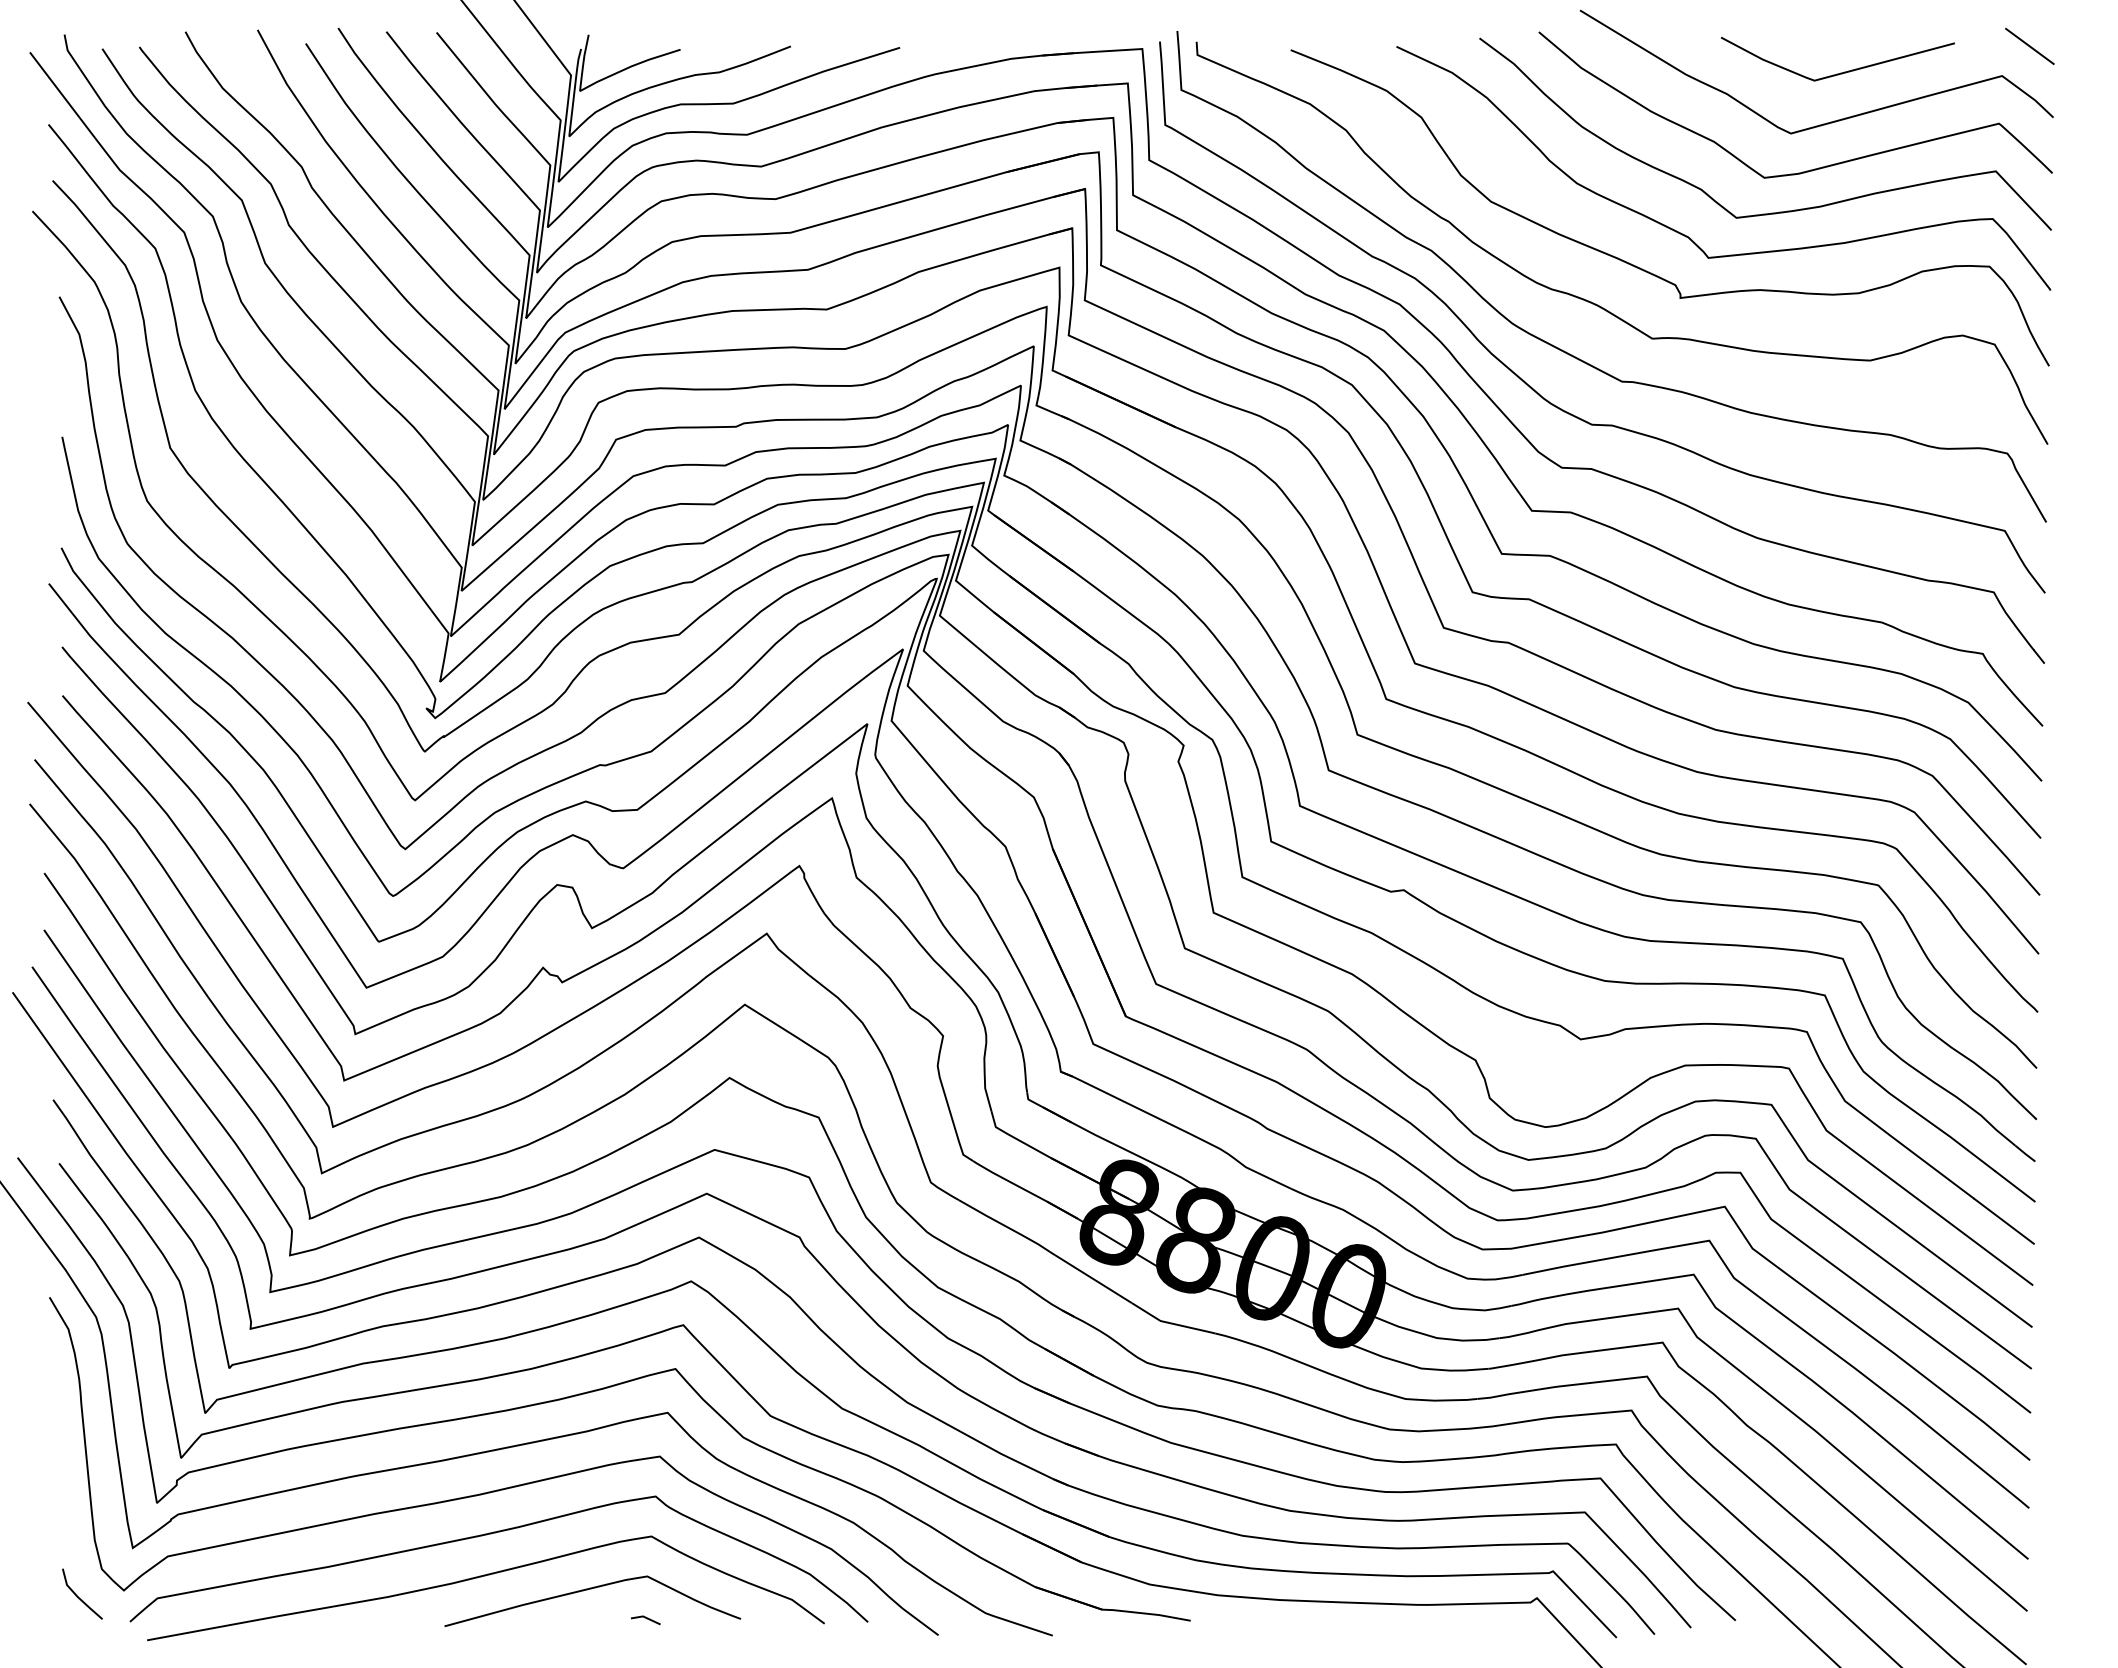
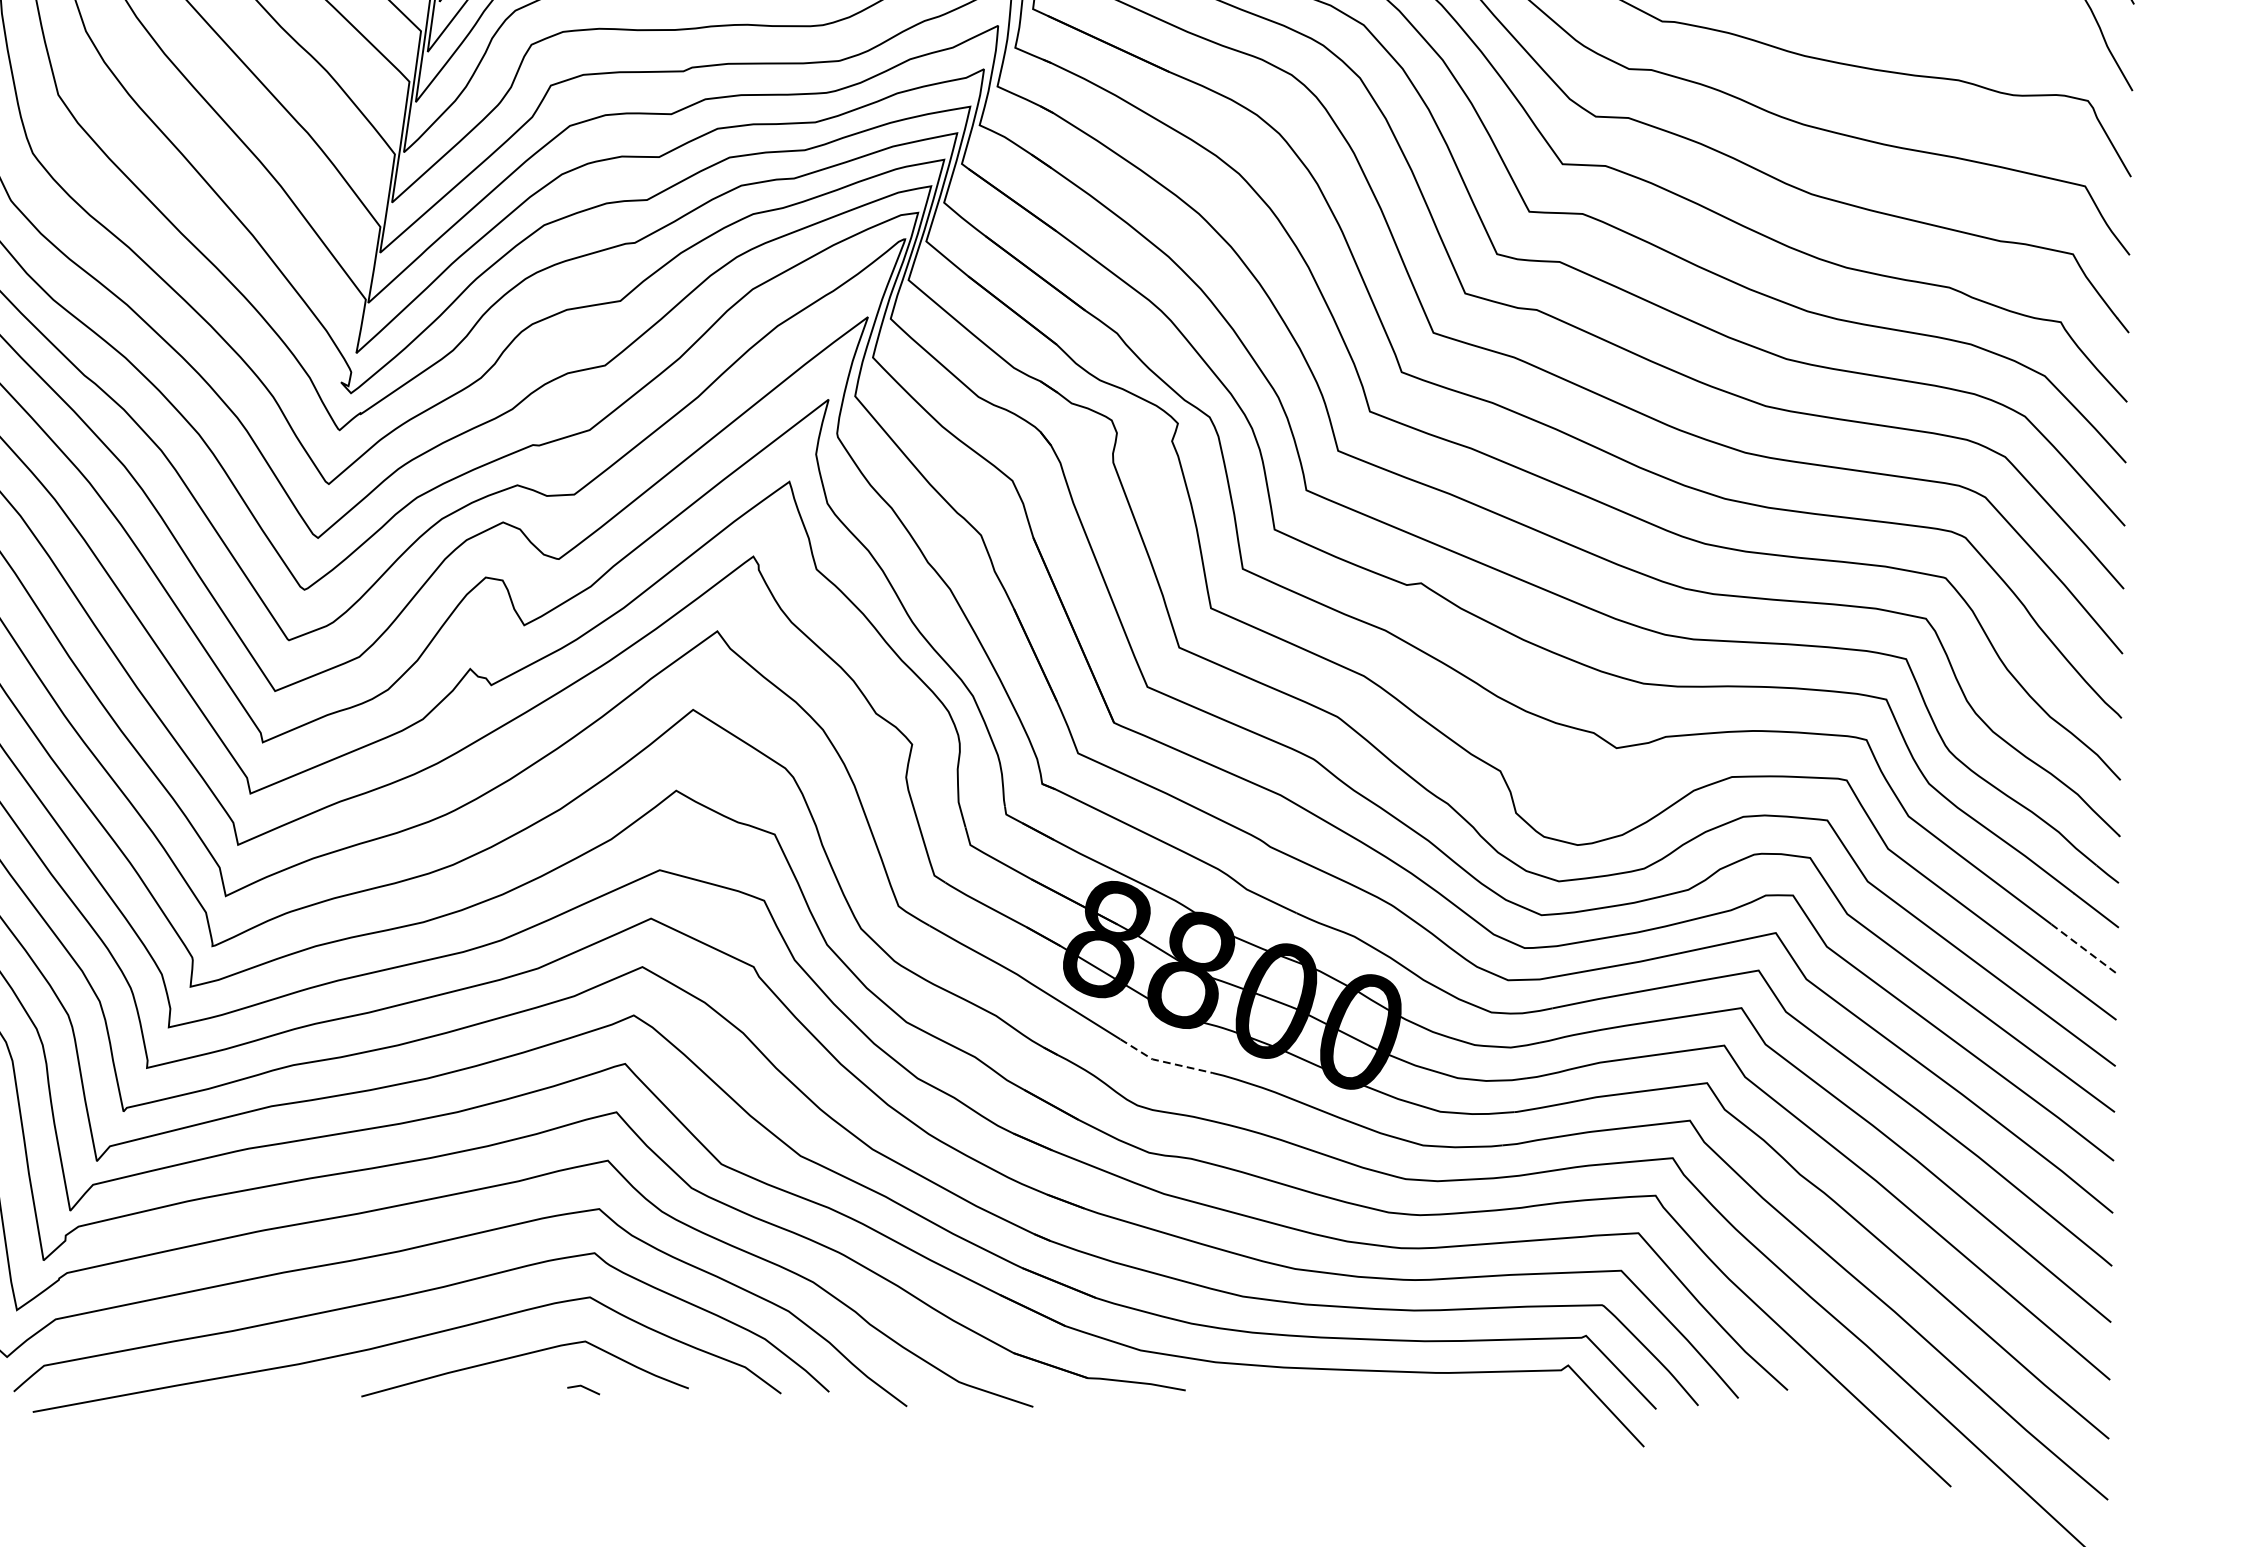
line: (2004, 1221) -> (2084, 949), solid -> dashed
line: (1171, 1323) -> (1164, 1062), solid -> dashed

